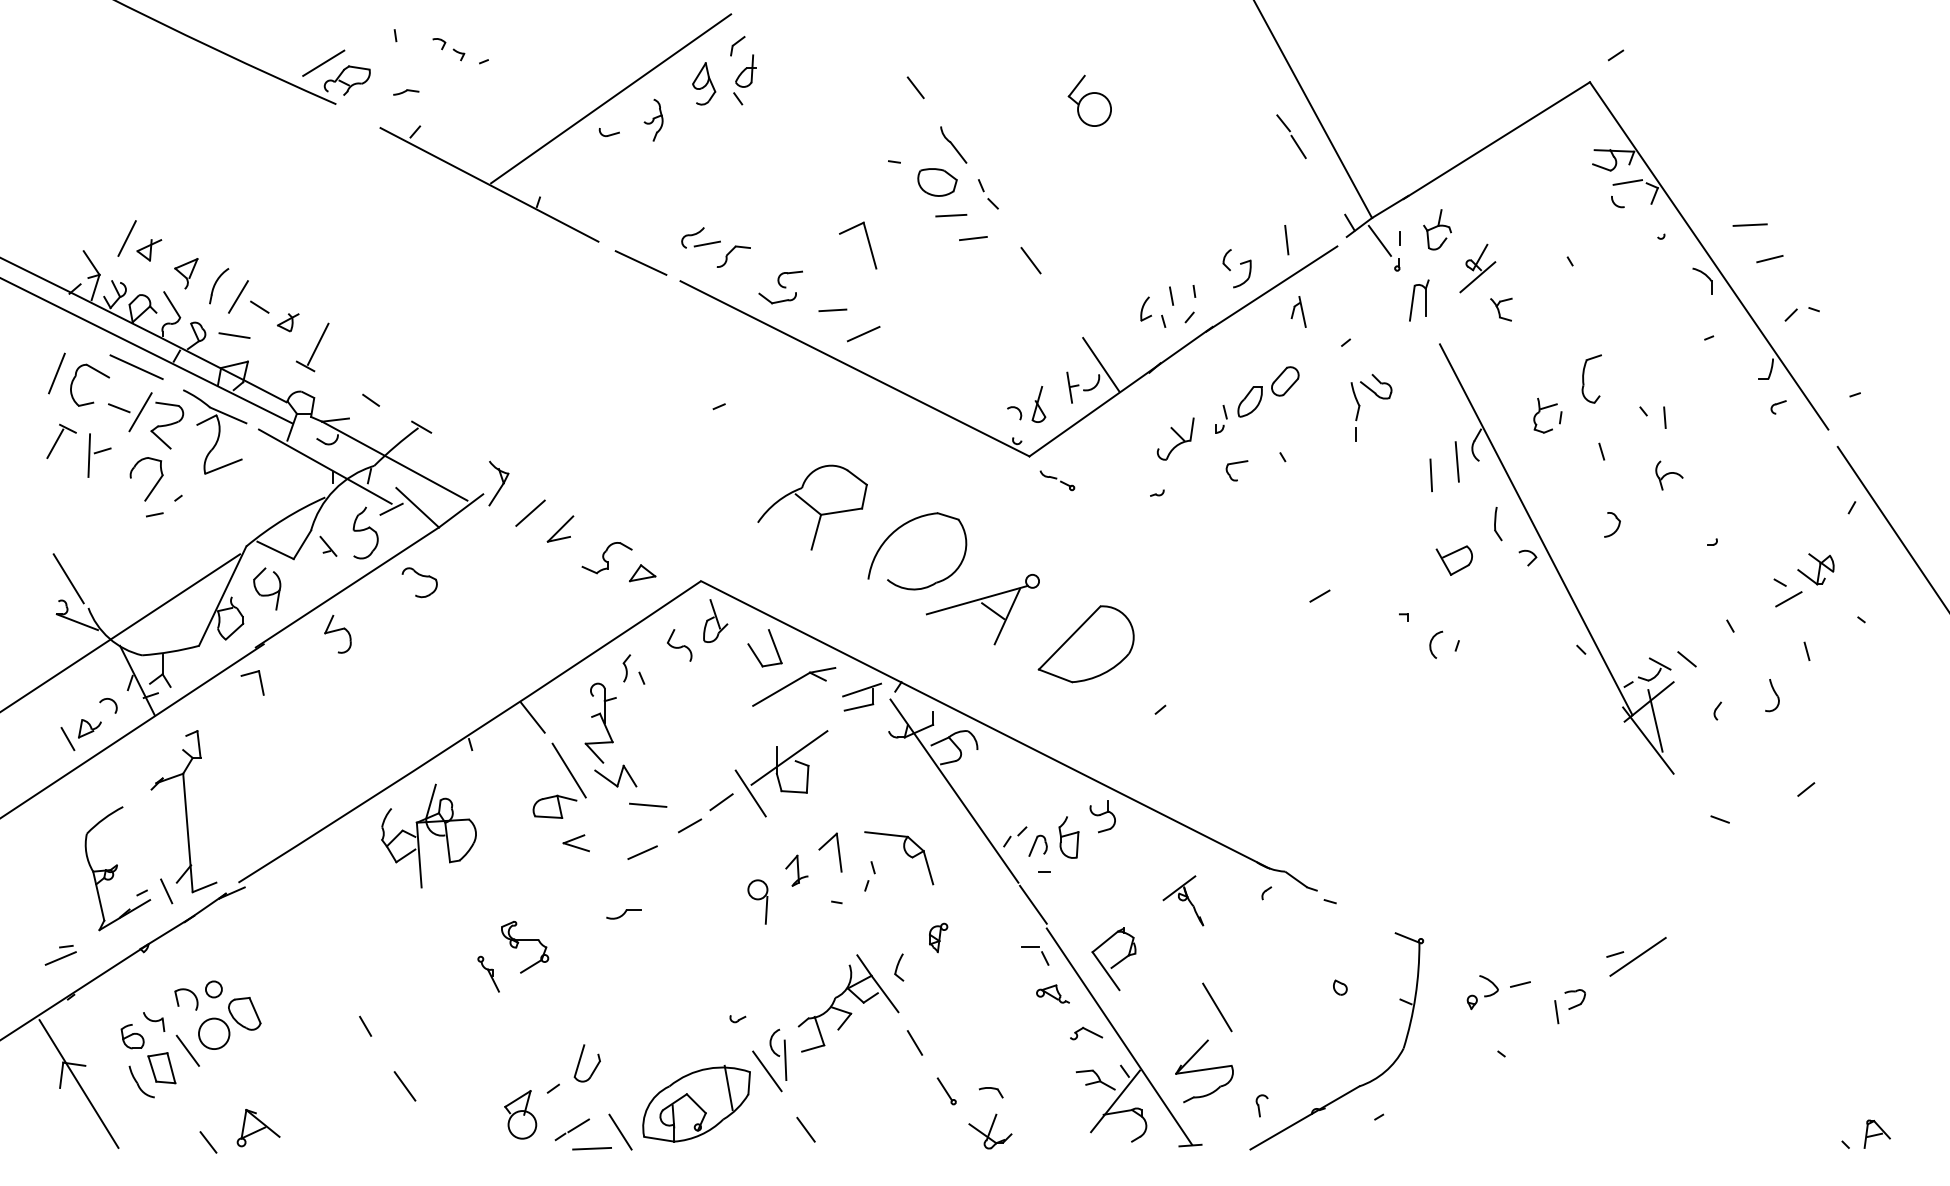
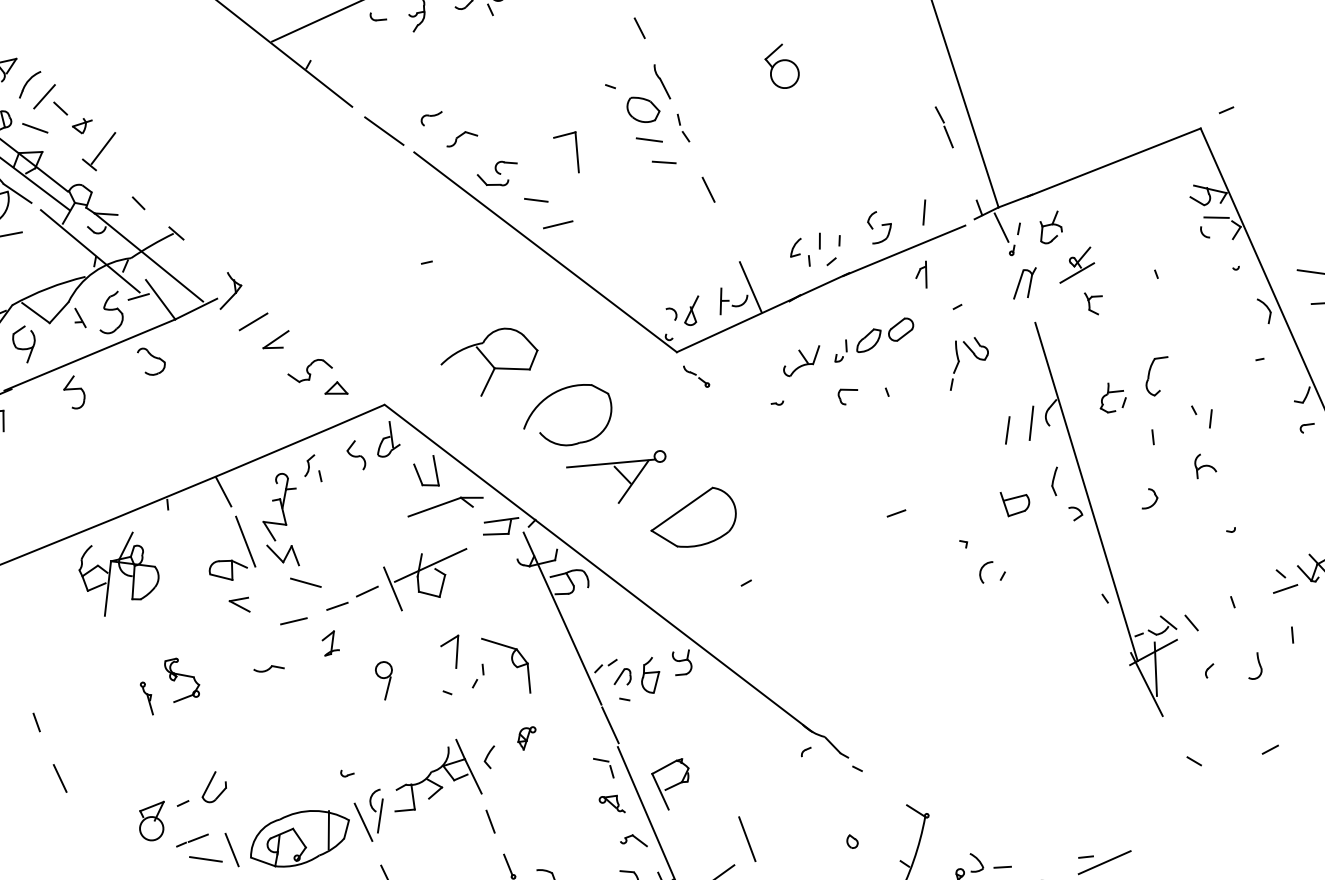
line: (707, 243) -> (442, 125), removed
part: (796, 870) -> (330, 643), moved
part: (1183, 900) -> (735, 745), removed

